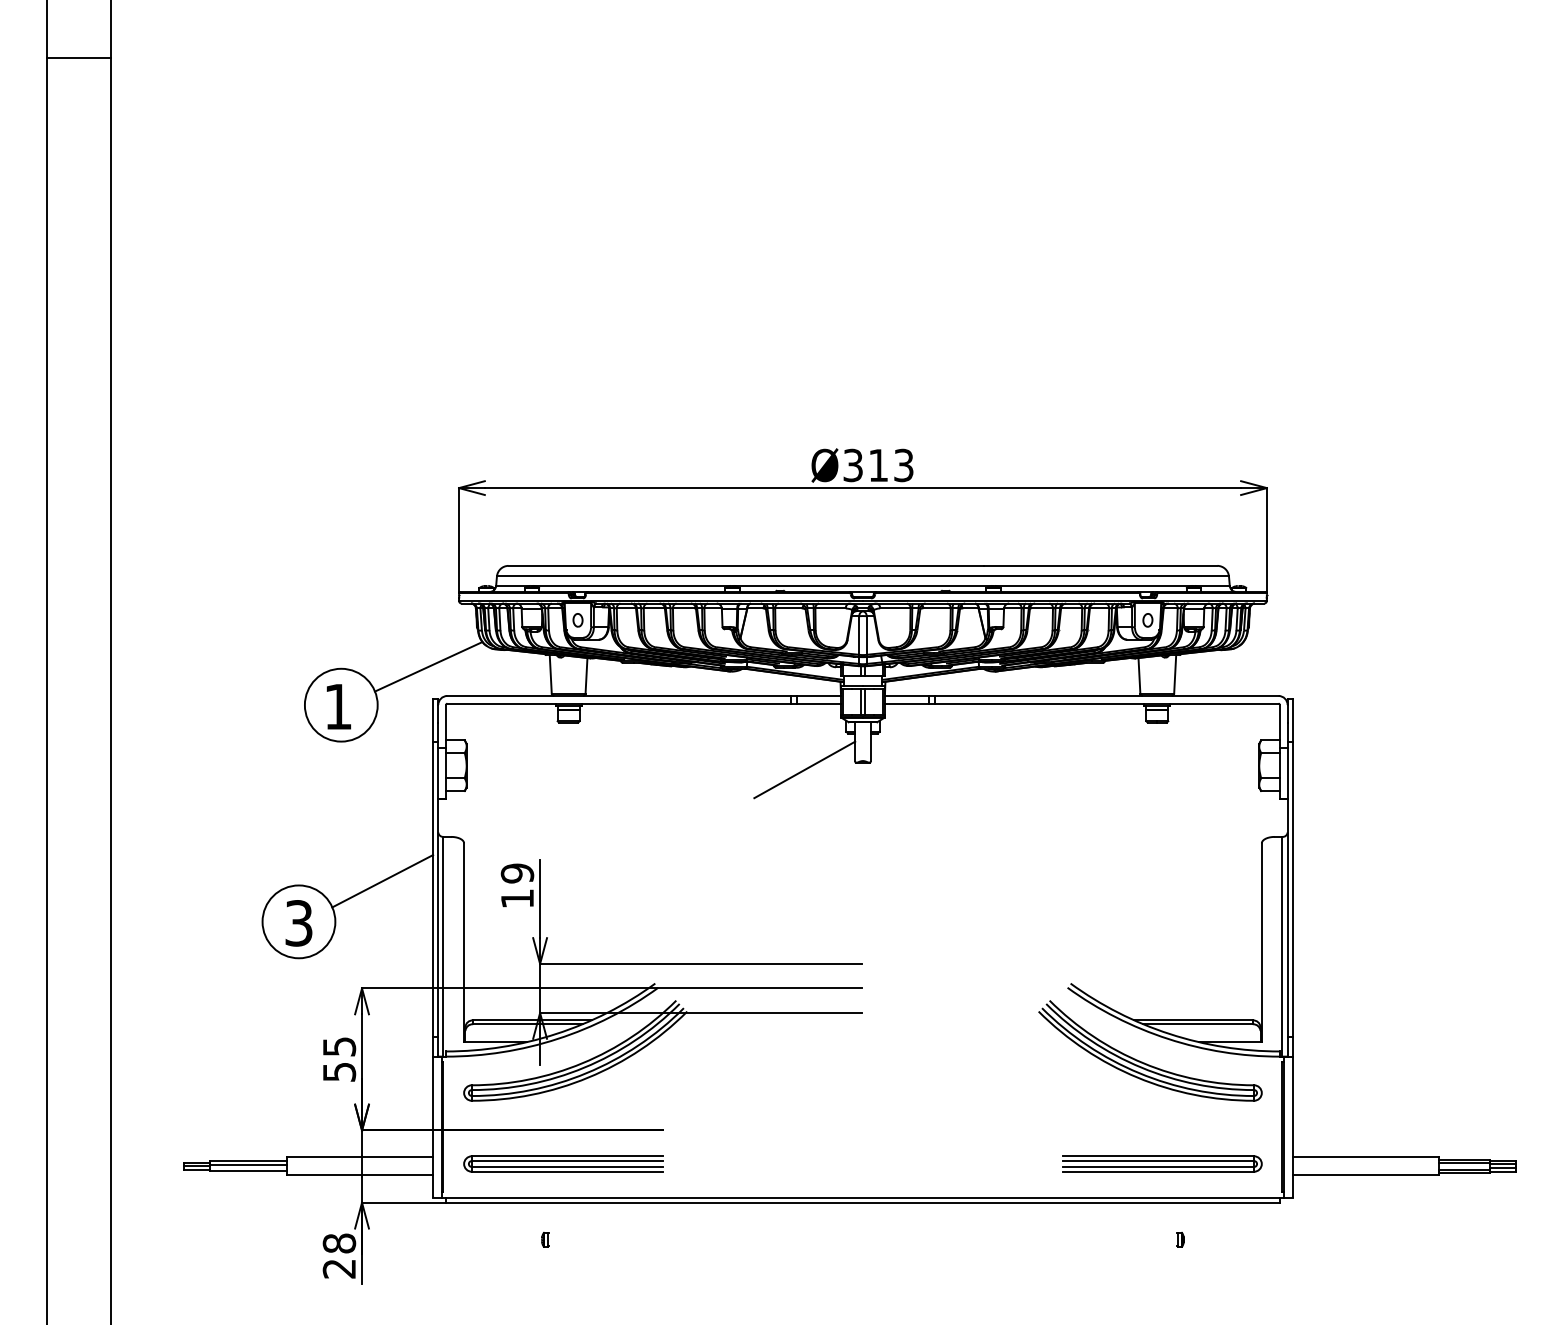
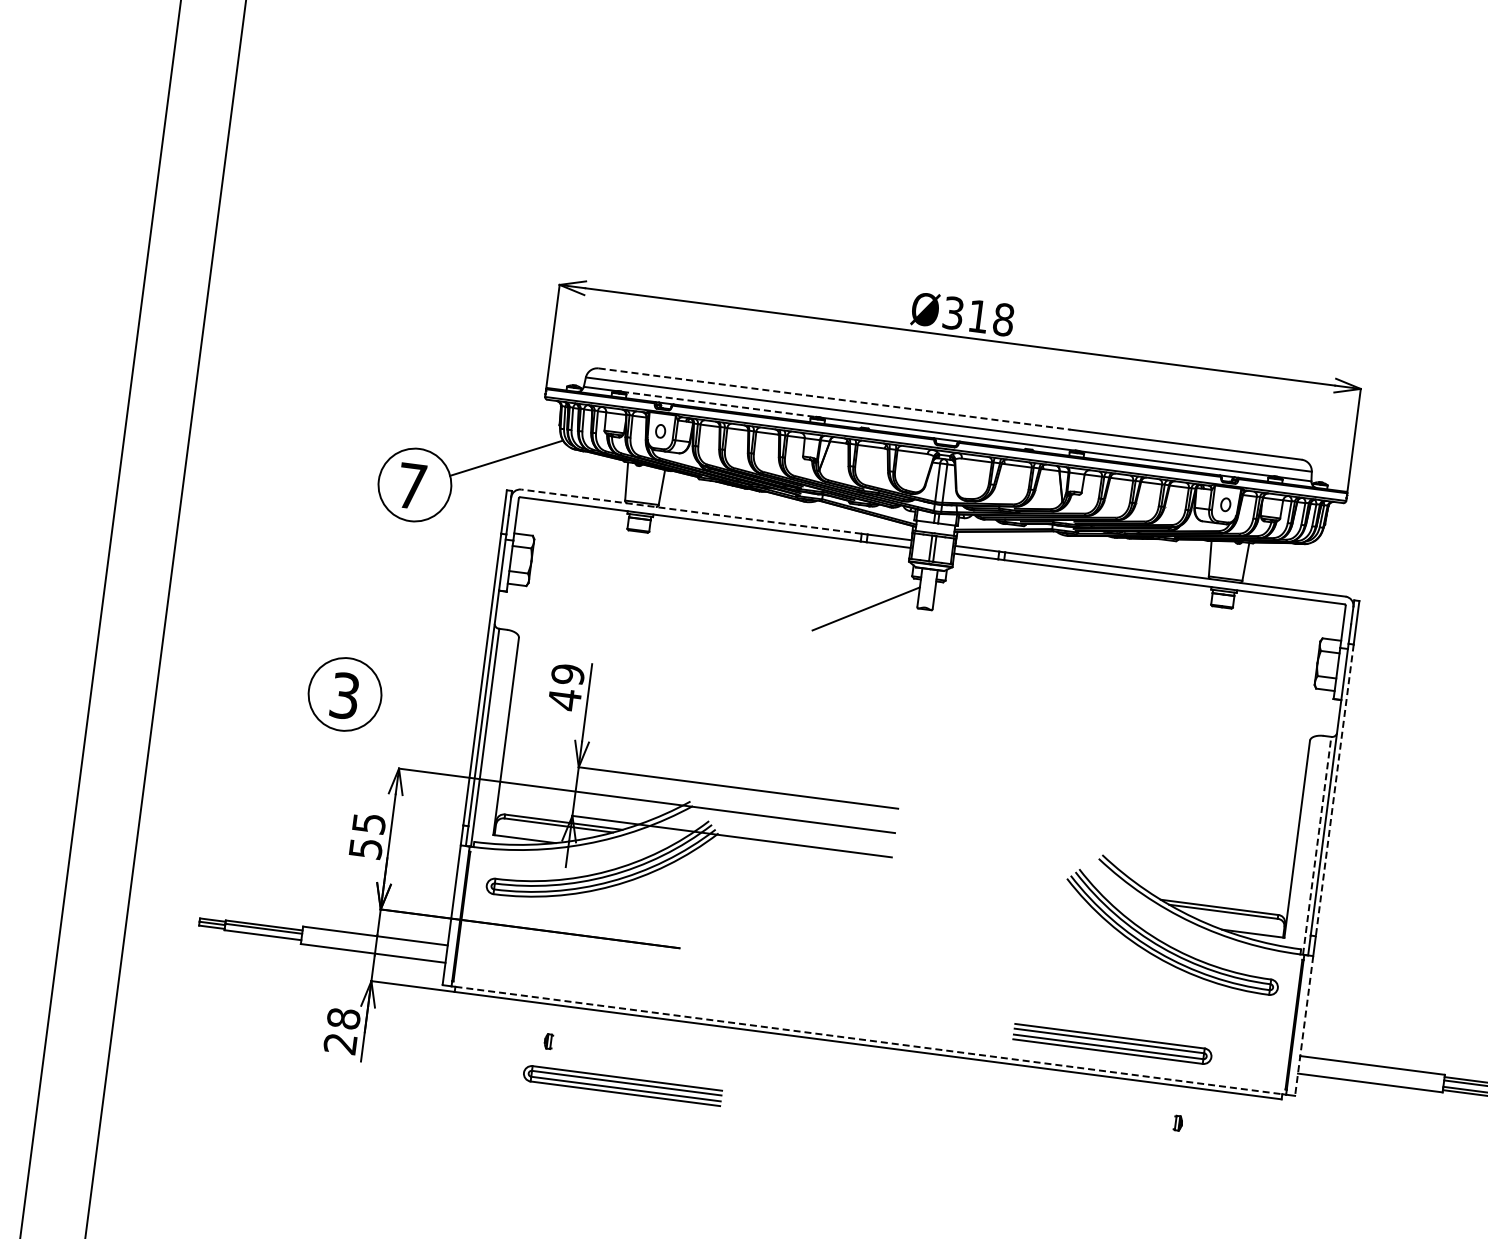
text: (903, 465) -> (1003, 319), Ø313 -> Ø318
line: (746, 565) -> (834, 398), solid -> dashed
line: (632, 586) -> (719, 404), solid -> dashed
line: (618, 695) -> (691, 511), solid -> dashed
text: (338, 706) -> (412, 485), 1 -> 7
line: (382, 881) -> (433, 665), removed
line: (1292, 890) -> (1334, 791), solid -> dashed
text: (517, 898) -> (564, 699), 19 -> 49
line: (1282, 946) -> (1317, 845), solid -> dashed
line: (1292, 1127) -> (1303, 1026), solid -> dashed
part: (563, 1163) -> (622, 1085), moved
part: (1162, 1163) -> (1112, 1043), moved
line: (862, 1197) -> (868, 1040), solid -> dashed

